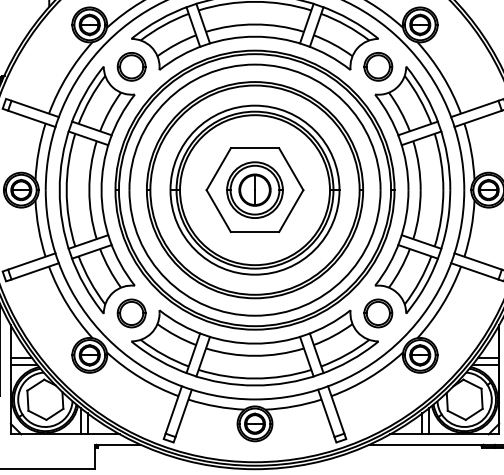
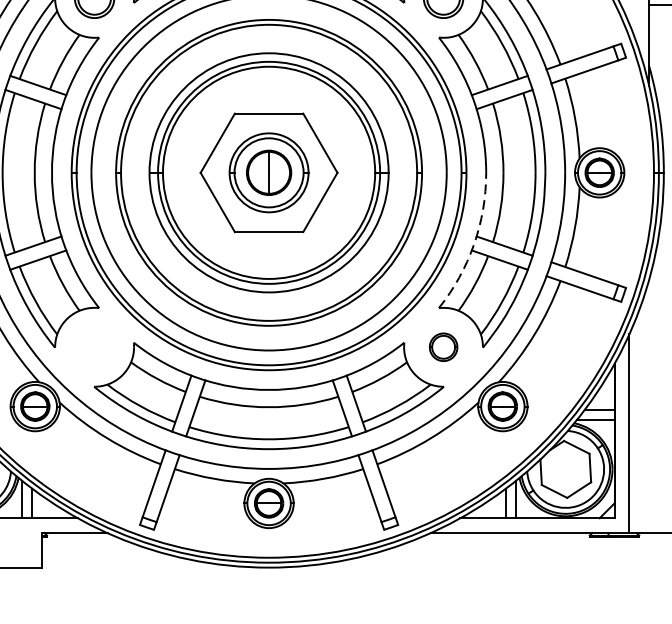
arc: (399, 240) -> (473, 244), solid -> dashed
part: (131, 313) -> (94, 347), removed
part: (378, 313) -> (443, 347), size x0.7

